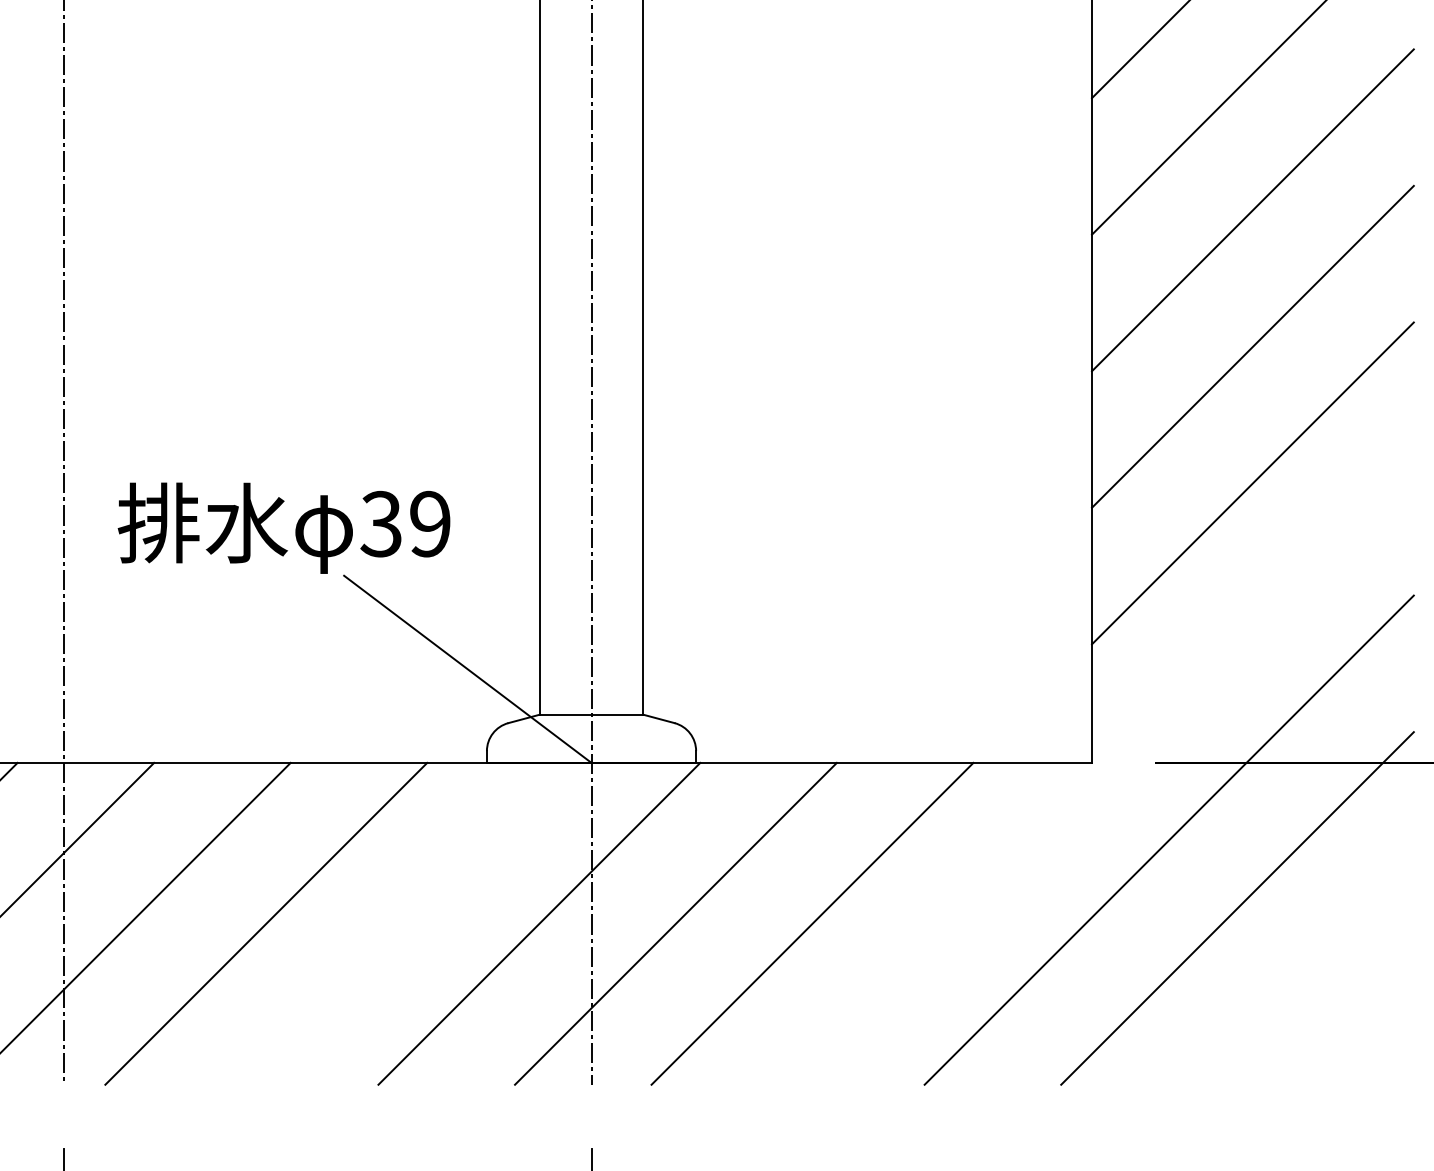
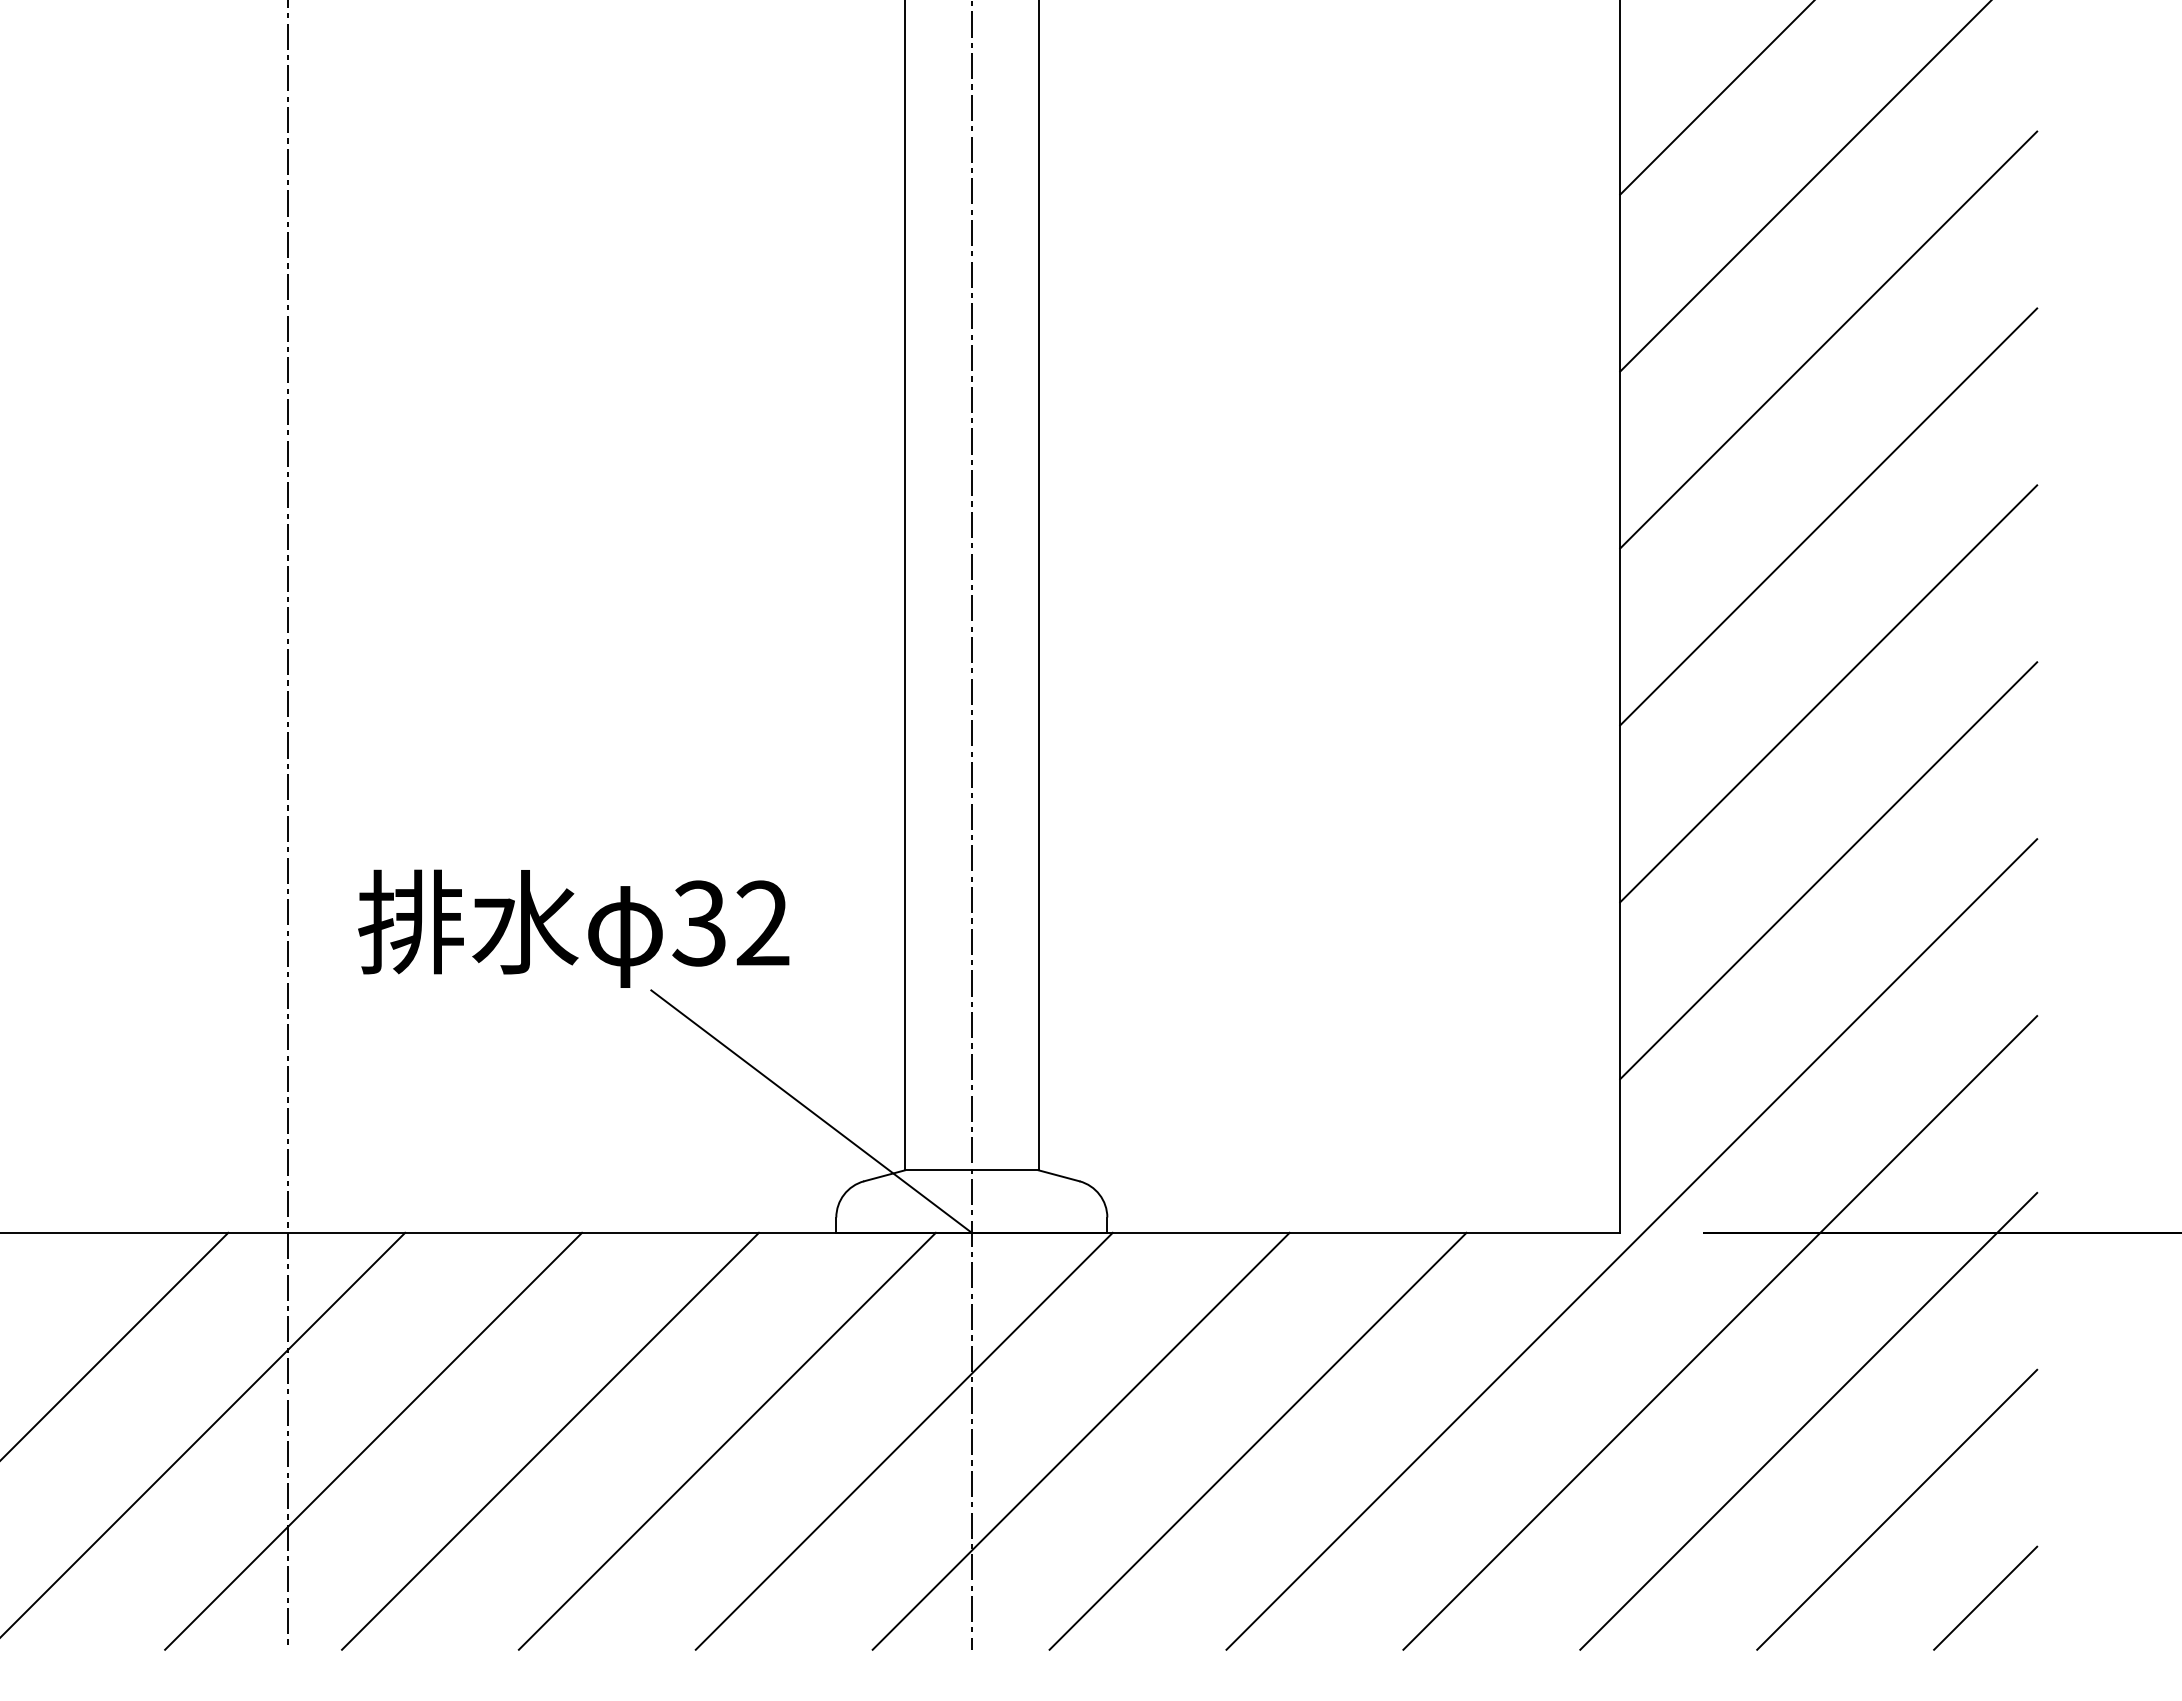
text: (429, 524) -> (762, 923), 39 -> 32
line: (1100, 771) -> (1631, 1244), added
line: (402, 923) -> (726, 1440), added
line: (1306, 976) -> (1897, 1509), added
line: (1373, 1044) -> (1985, 1597), added

